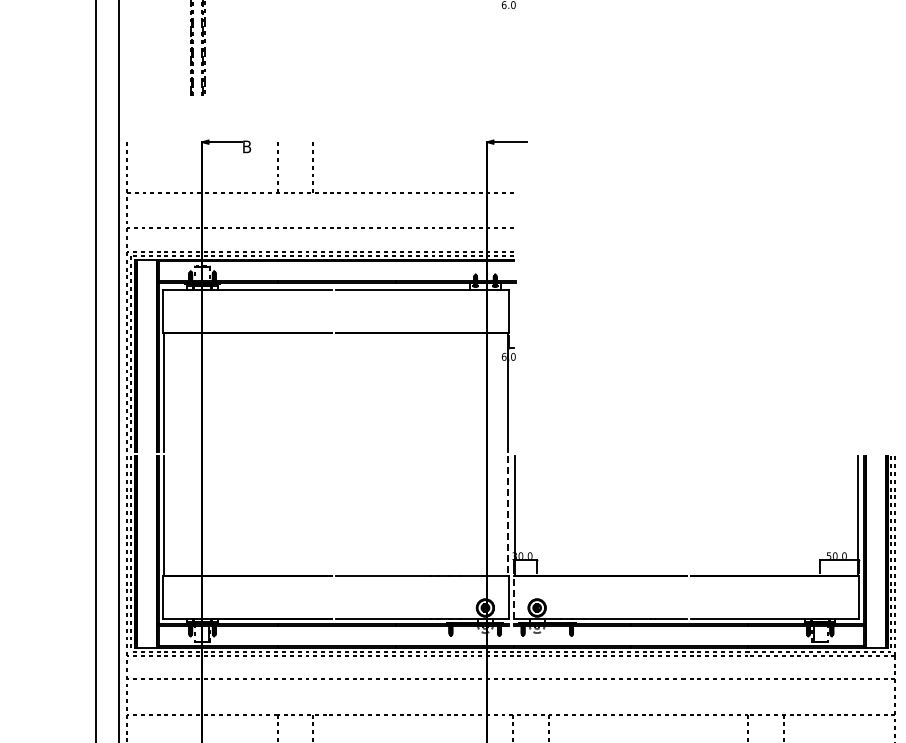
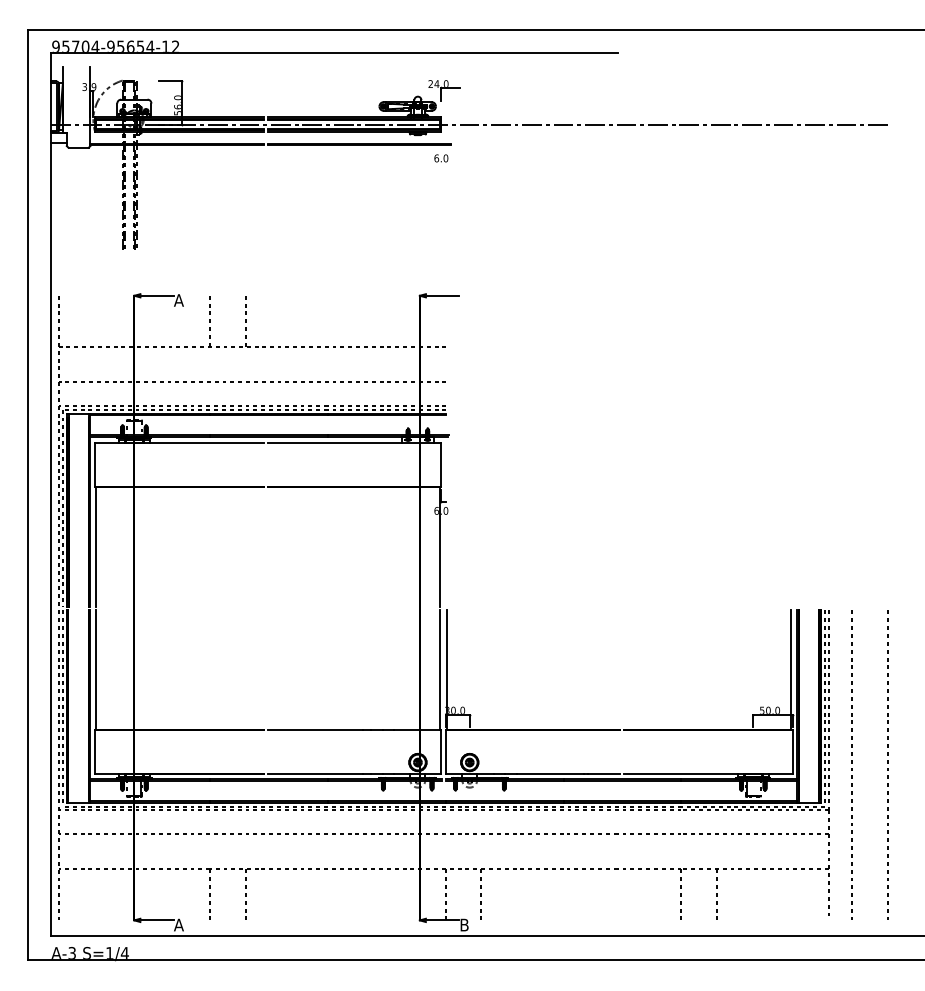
text: (246, 146) -> (178, 300), B -> A
line: (507, 516) -> (440, 670), dashed -> solid
line: (513, 596) -> (446, 751), dashed -> solid

